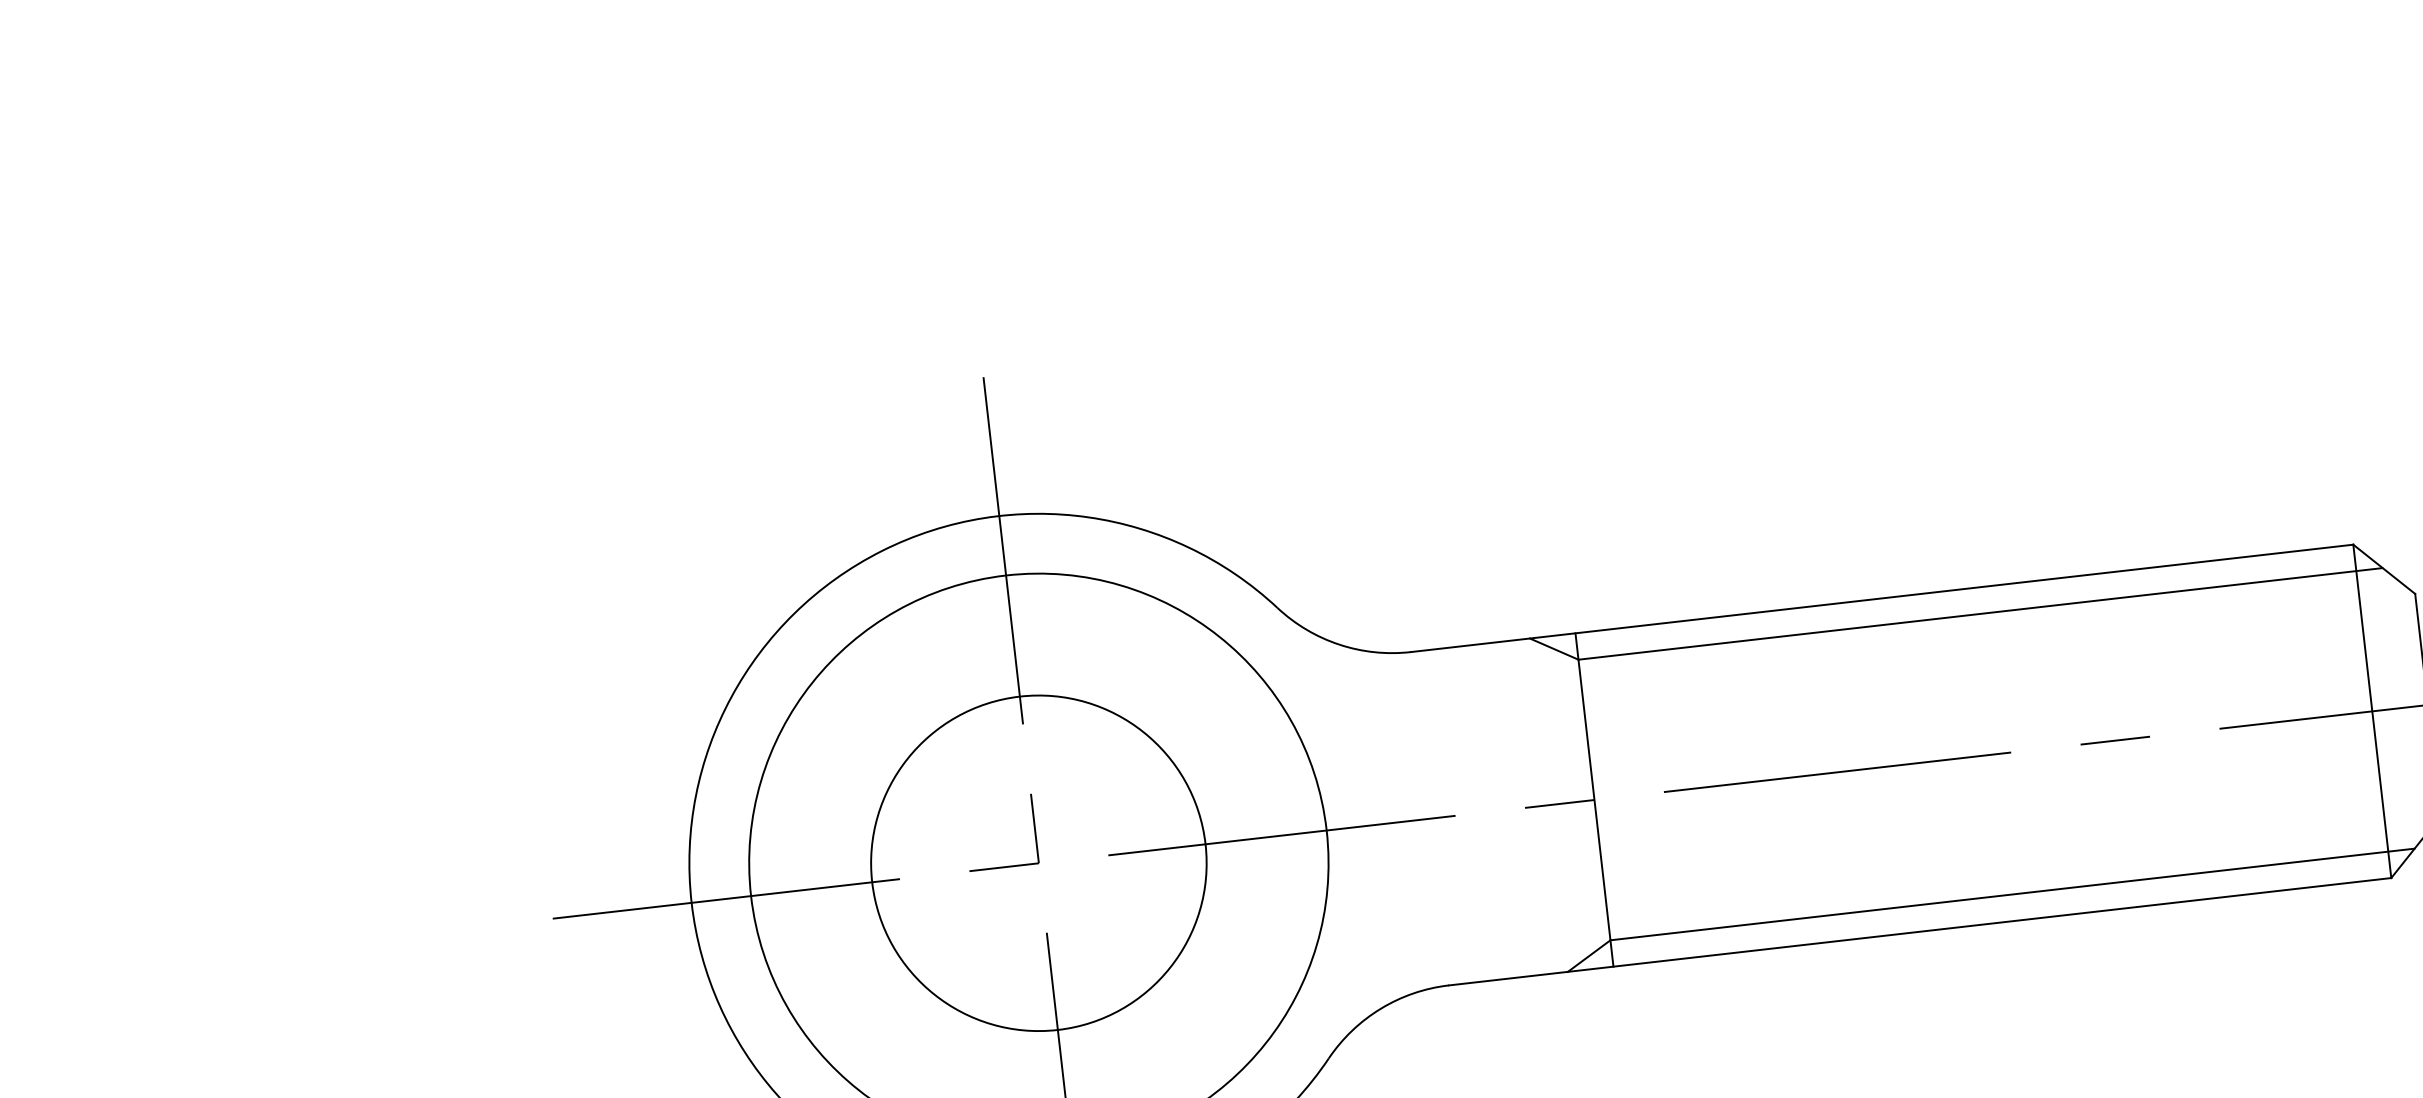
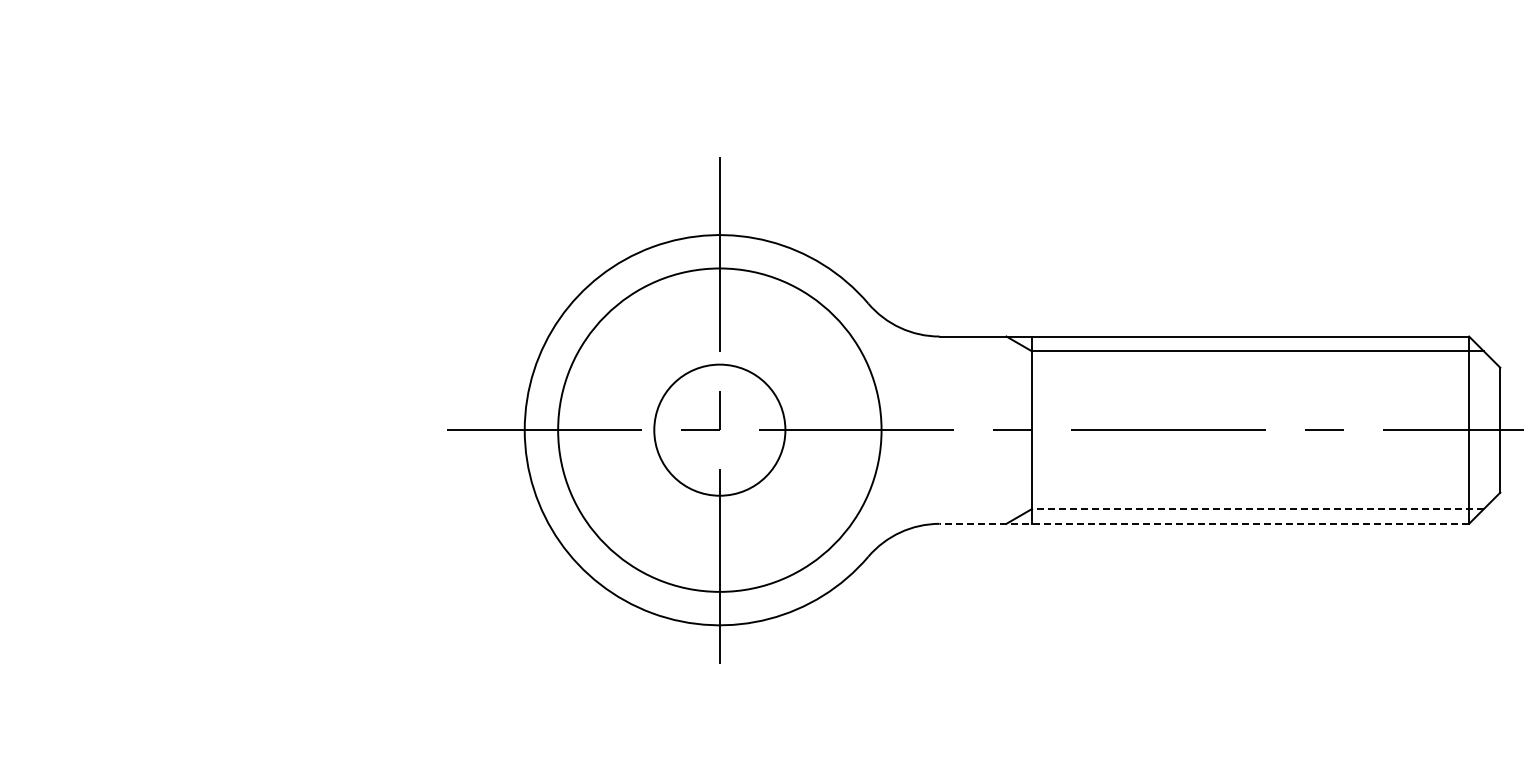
circle: (1038, 862) -> (719, 429), size x0.7
line: (2011, 895) -> (1257, 509), solid -> dashed
line: (1920, 931) -> (1204, 523), solid -> dashed

